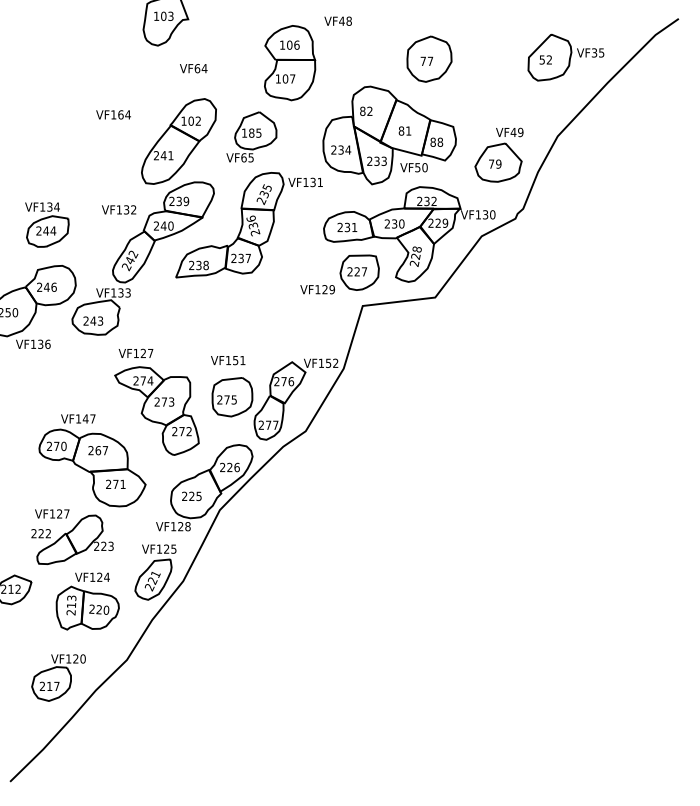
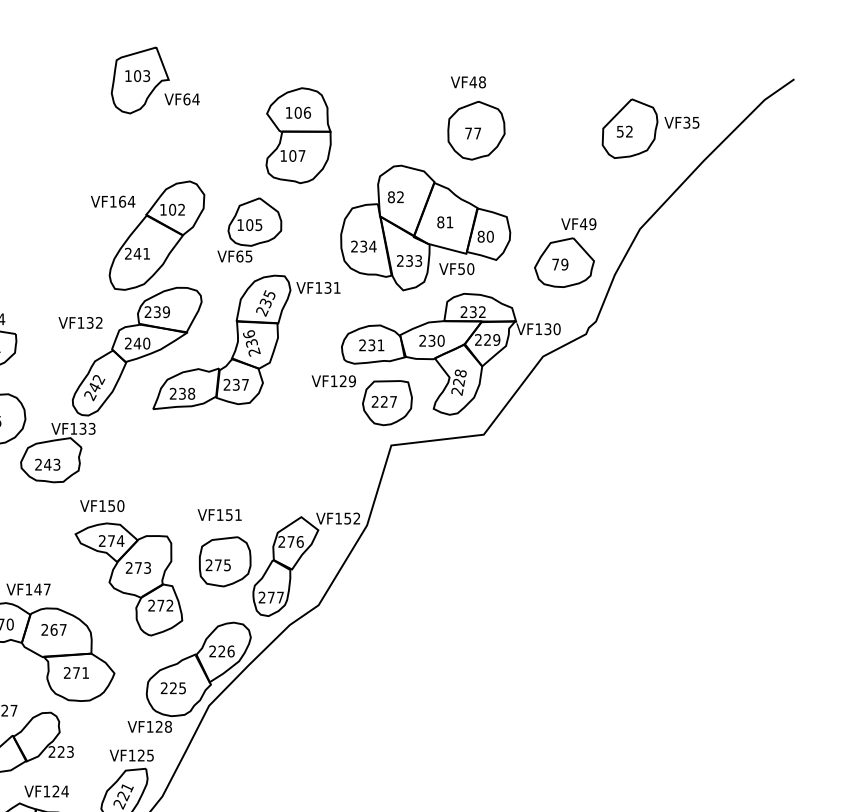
text: (337, 20) -> (467, 81), moved
text: (193, 68) -> (181, 99), moved
text: (113, 114) -> (113, 201), moved
text: (251, 132) -> (249, 224), 185 -> 105
text: (440, 142) -> (490, 236), 88 -> 80
text: (317, 289) -> (333, 381), moved
text: (146, 353) -> (115, 506), VF127 -> VF150

